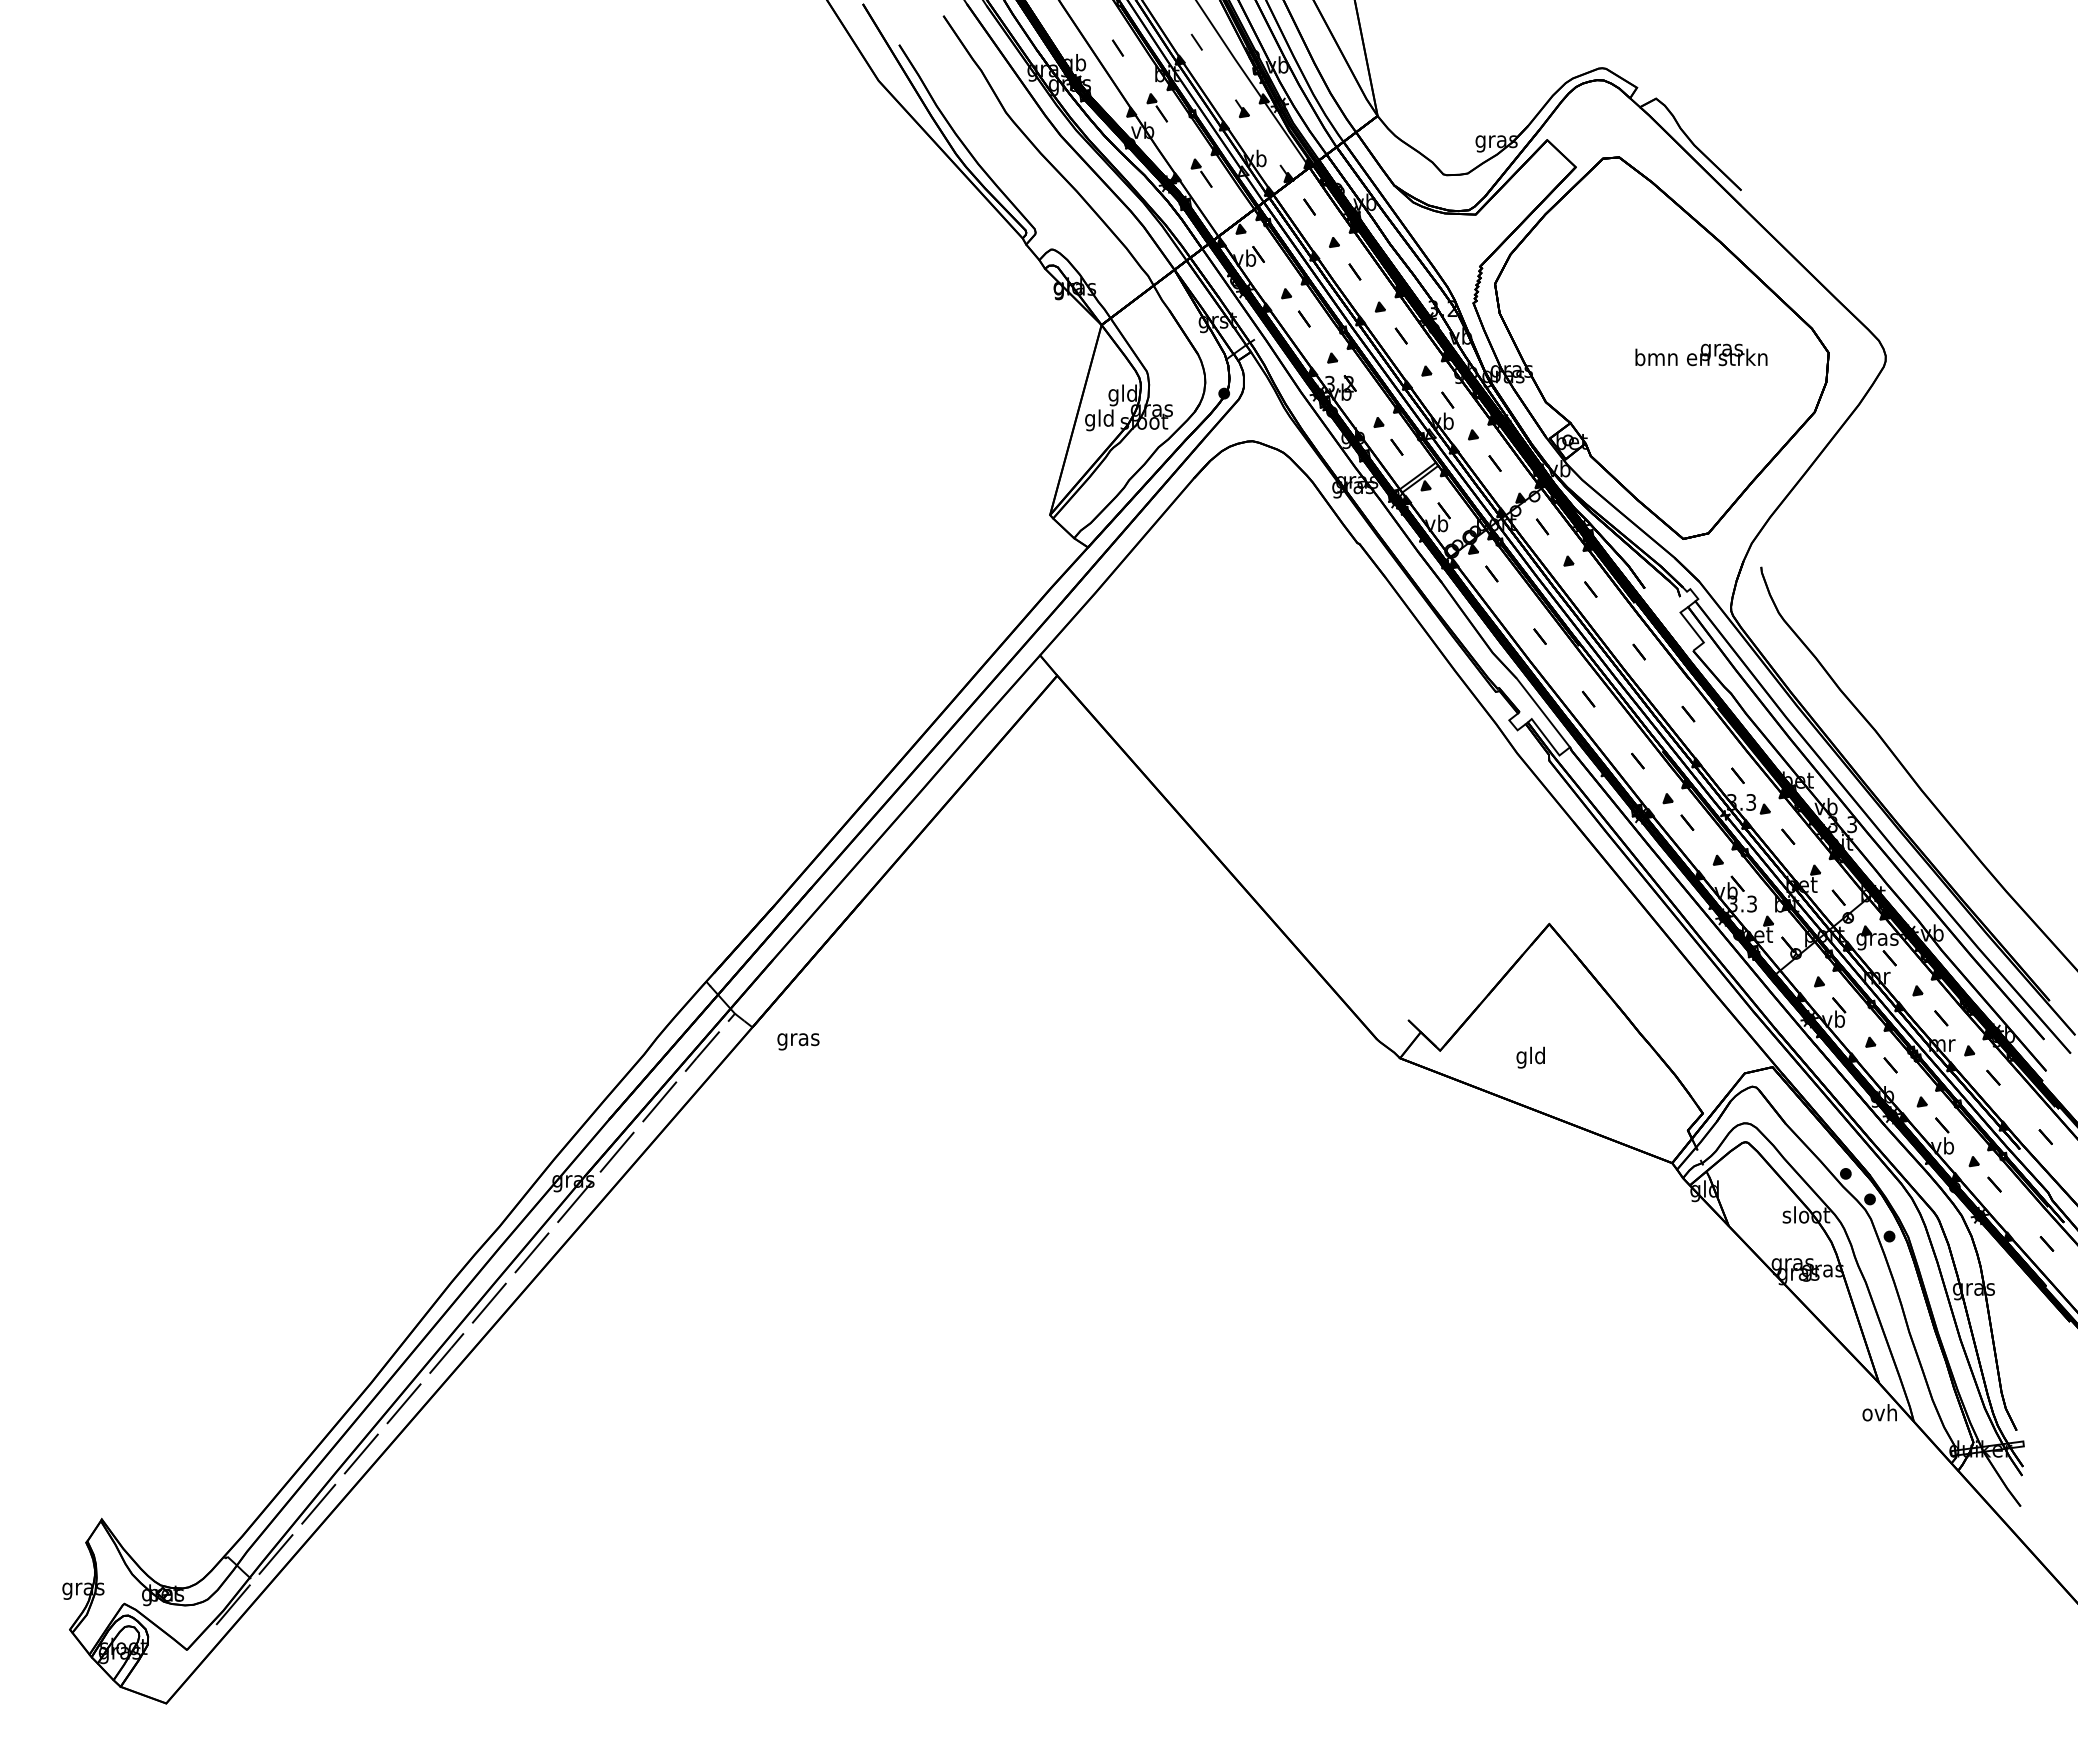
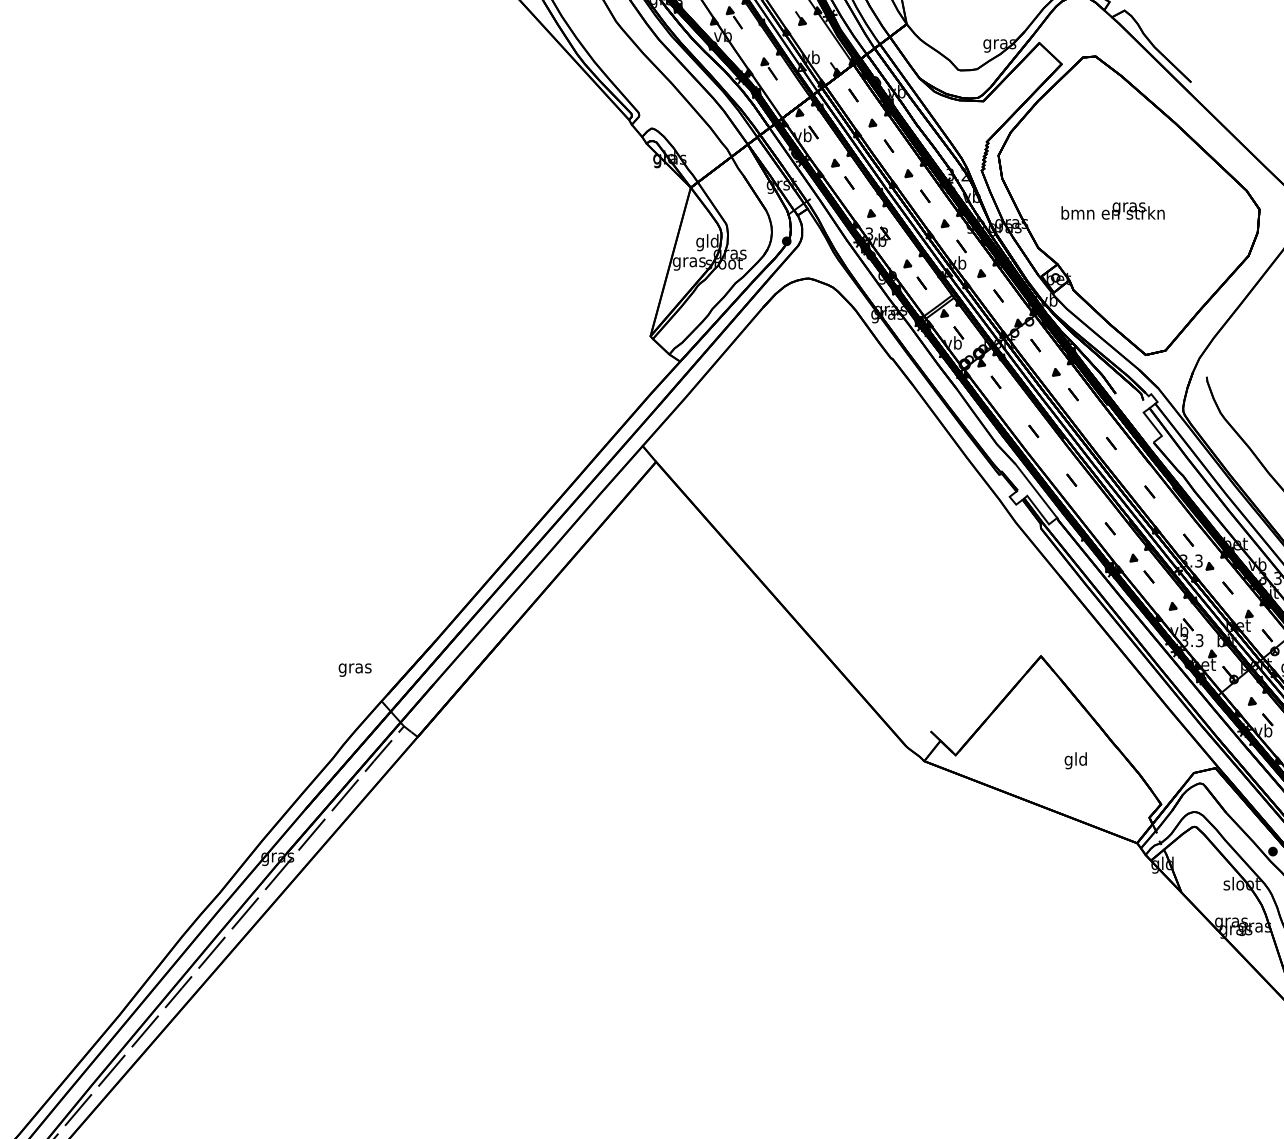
text: (1701, 354) -> (1113, 210), moved
text: (1099, 420) -> (689, 262), gld -> gras
text: (798, 1041) -> (355, 669), moved
text: (1530, 1057) -> (1075, 760), moved

